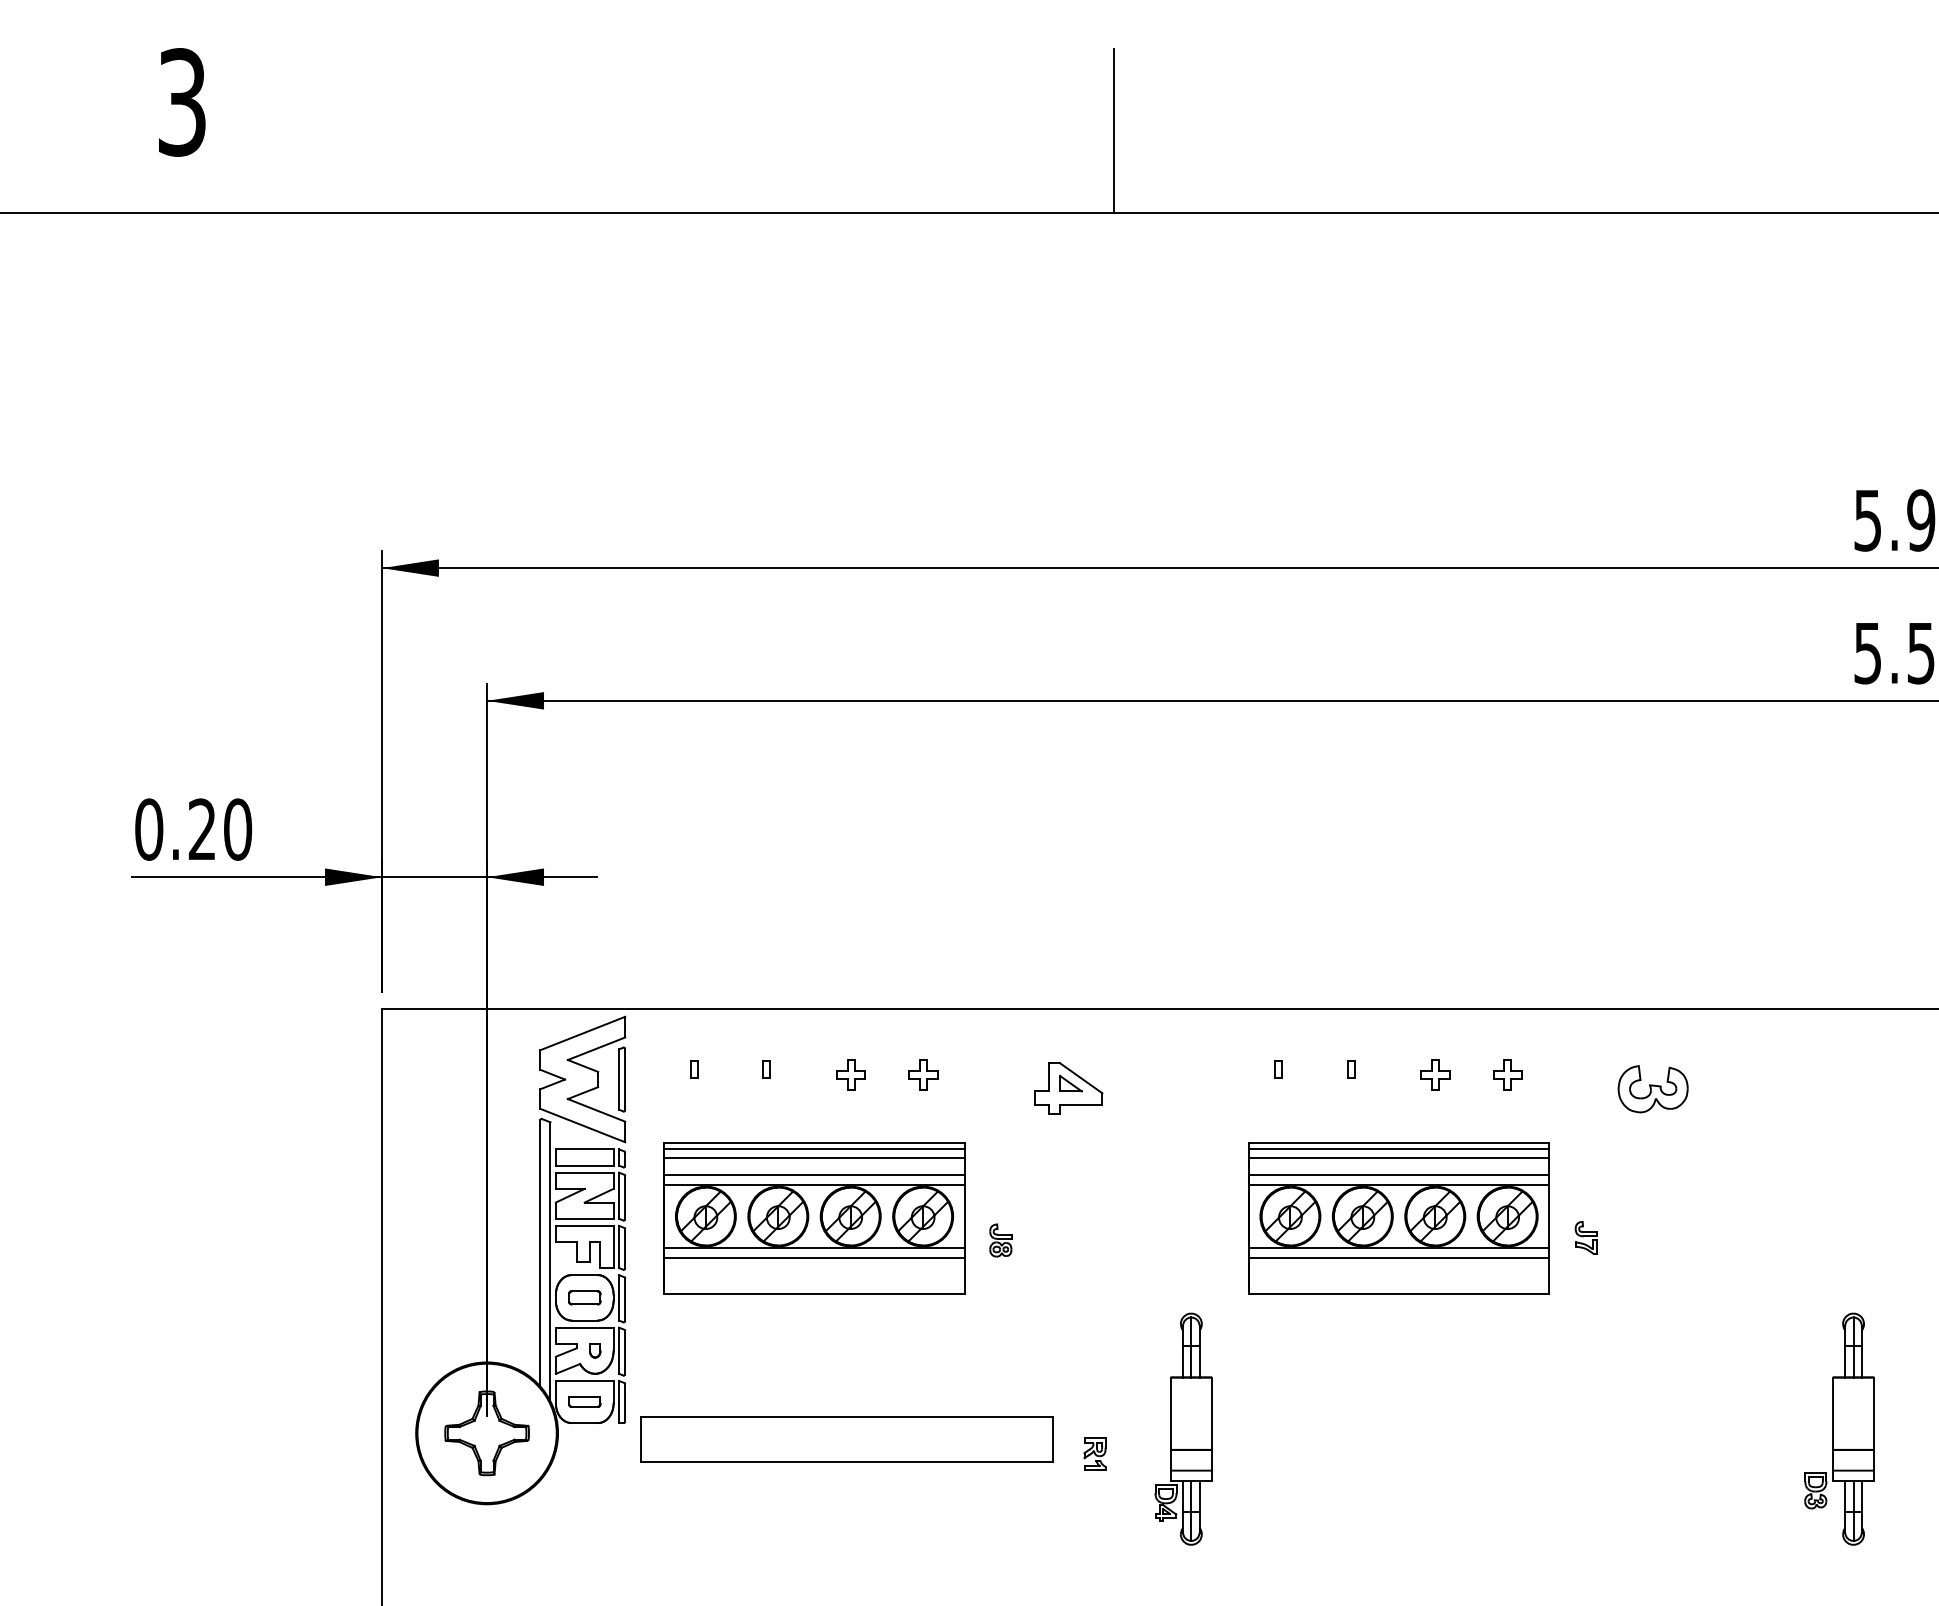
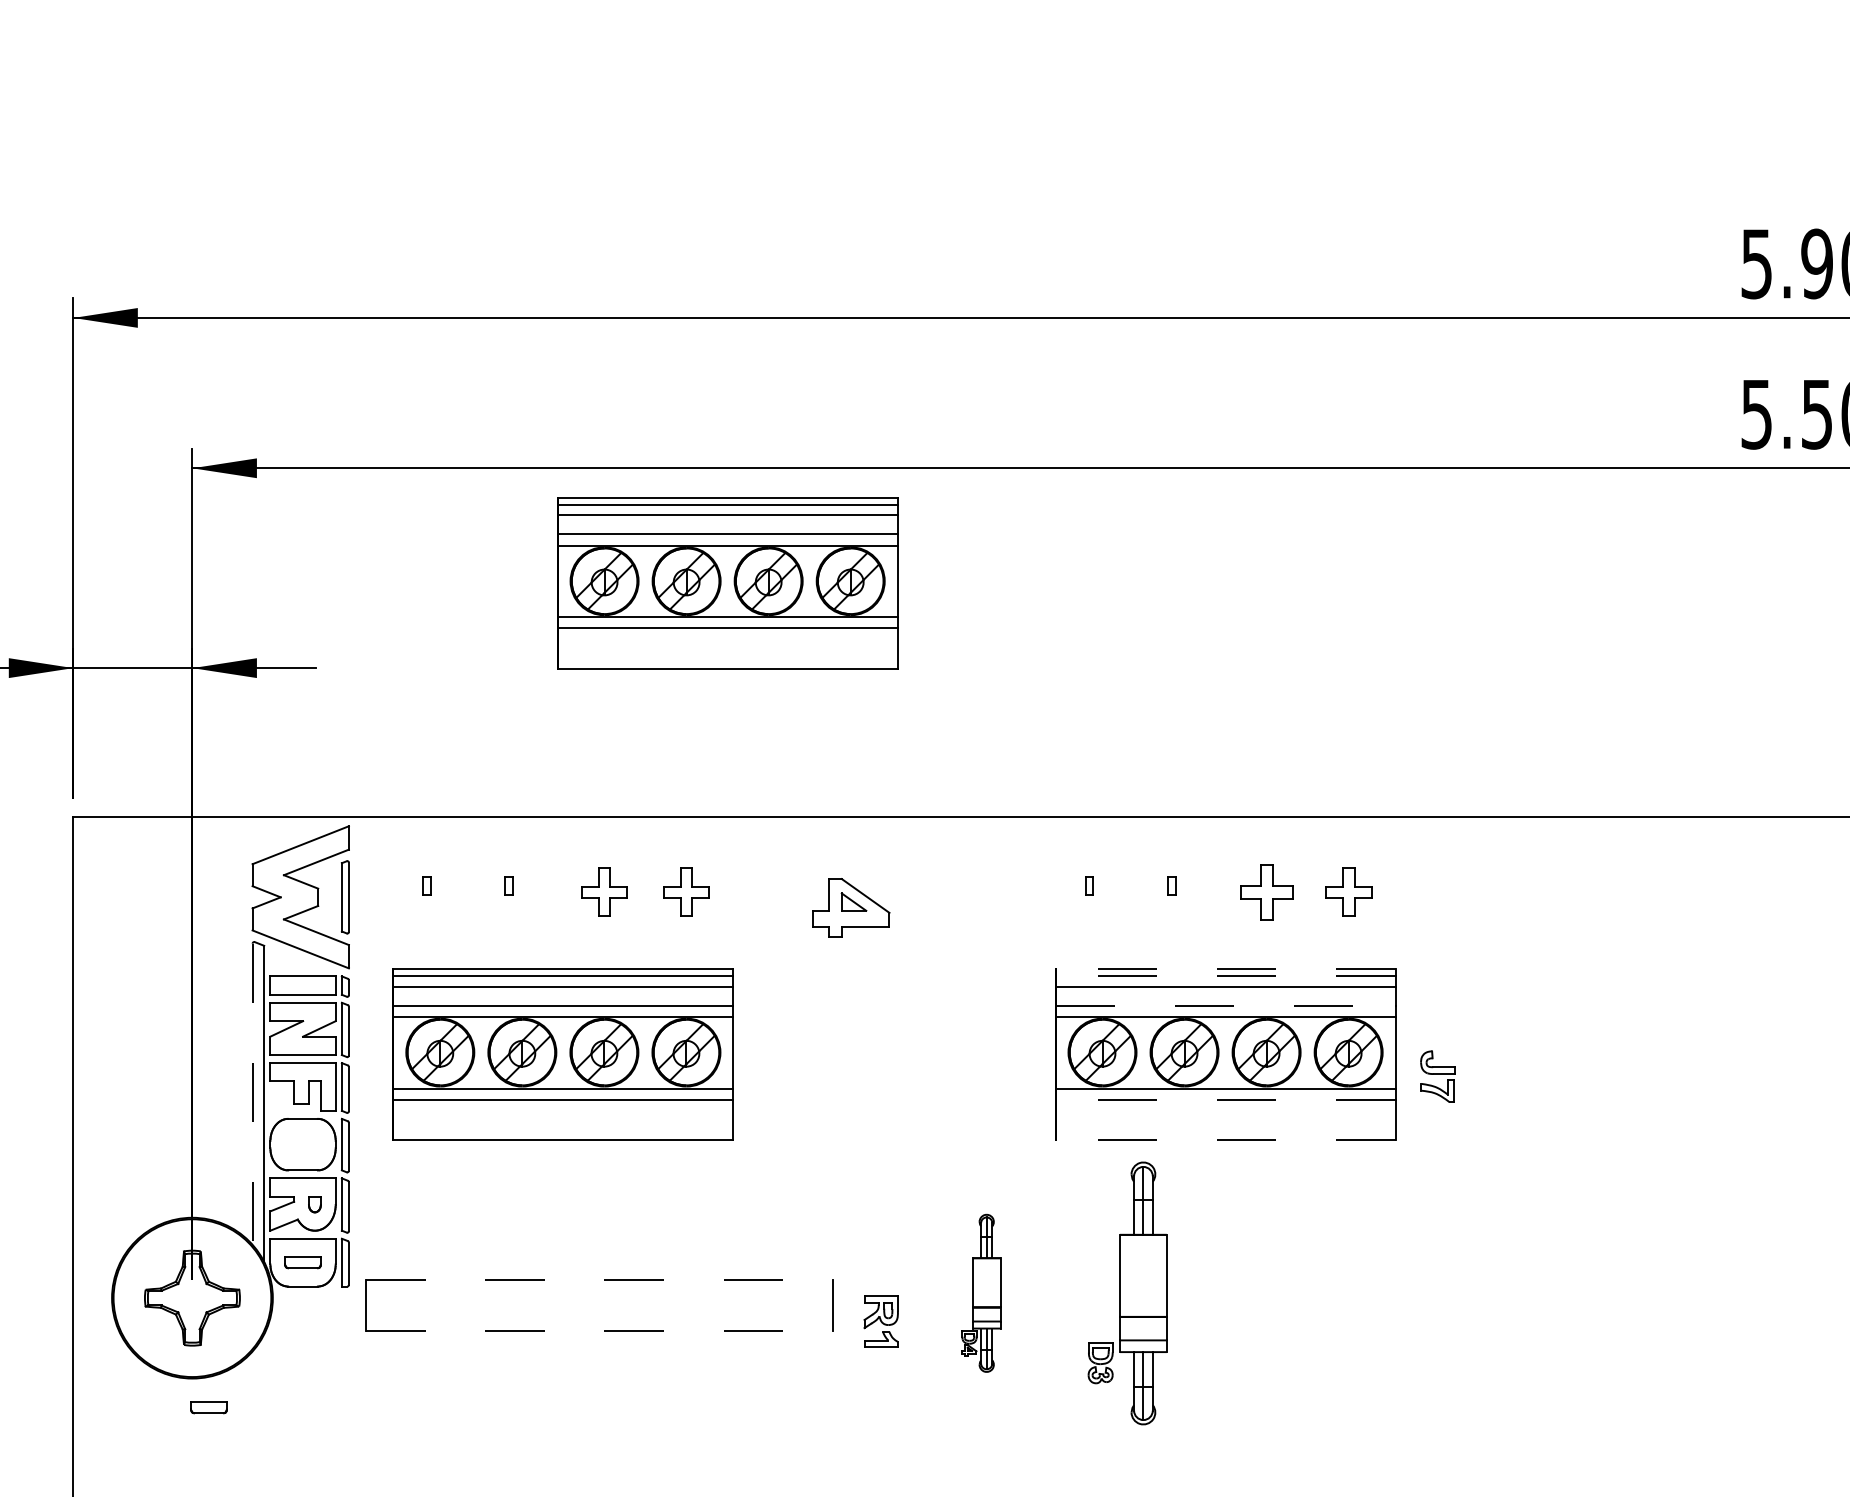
part: (959, 802) -> (727, 583), added
part: (850, 1074) -> (604, 891), size x1.4
part: (923, 1074) -> (686, 891), size x1.4
part: (1435, 1074) -> (1266, 891), size x1.6
part: (1507, 1074) -> (1348, 891), size x1.4
part: (1652, 1089) -> (1512, 908), removed
line: (1398, 1143) -> (1224, 969), solid -> dashed
line: (1398, 1149) -> (1224, 976), solid -> dashed
line: (1399, 1175) -> (1226, 1006), solid -> dashed
part: (1585, 1237) -> (1436, 1076), size x1.4
part: (1000, 1240) -> (774, 1079), removed
line: (540, 1253) -> (252, 1094), solid -> dashed
line: (1398, 1258) -> (1224, 1100), solid -> dashed
line: (1398, 1294) -> (1224, 1140), solid -> dashed
part: (584, 1297) -> (302, 1144), removed
line: (847, 1417) -> (600, 1280), solid -> dashed
part: (1183, 1428) -> (981, 1292), size x0.6
part: (1839, 1428) -> (1127, 1292), moved
part: (1094, 1453) -> (880, 1320), size x1.4
line: (847, 1462) -> (600, 1331), solid -> dashed
part: (501, 1529) -> (208, 1407), added

